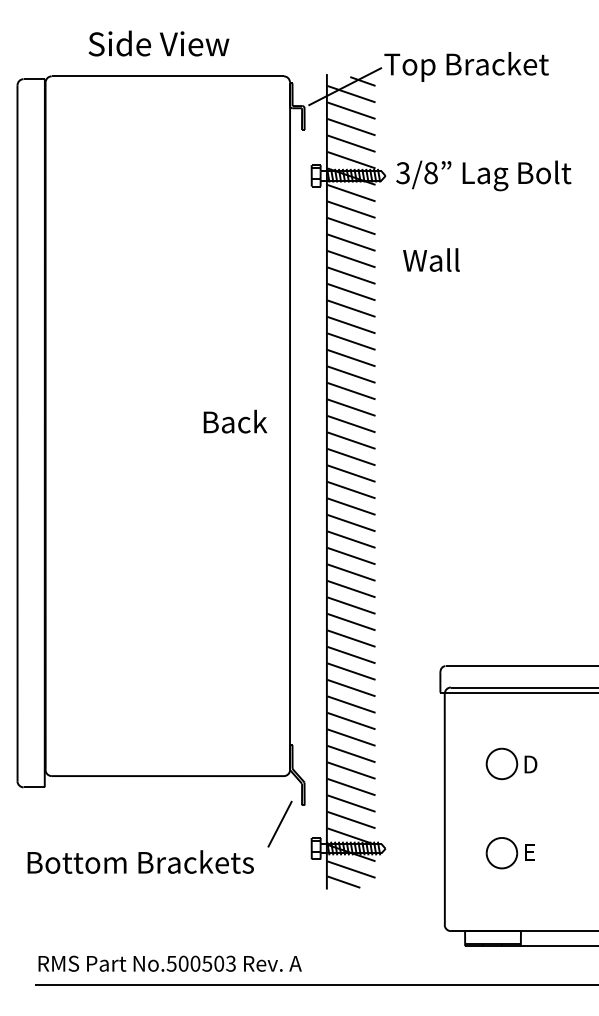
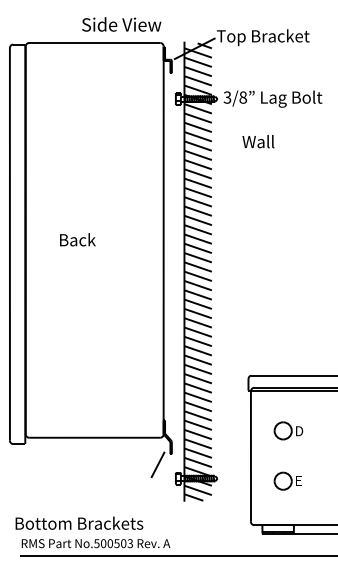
text: (158, 43) -> (121, 24), moved
text: (431, 259) -> (258, 141), moved
text: (234, 421) -> (77, 239), moved
text: (140, 860) -> (79, 522), moved

